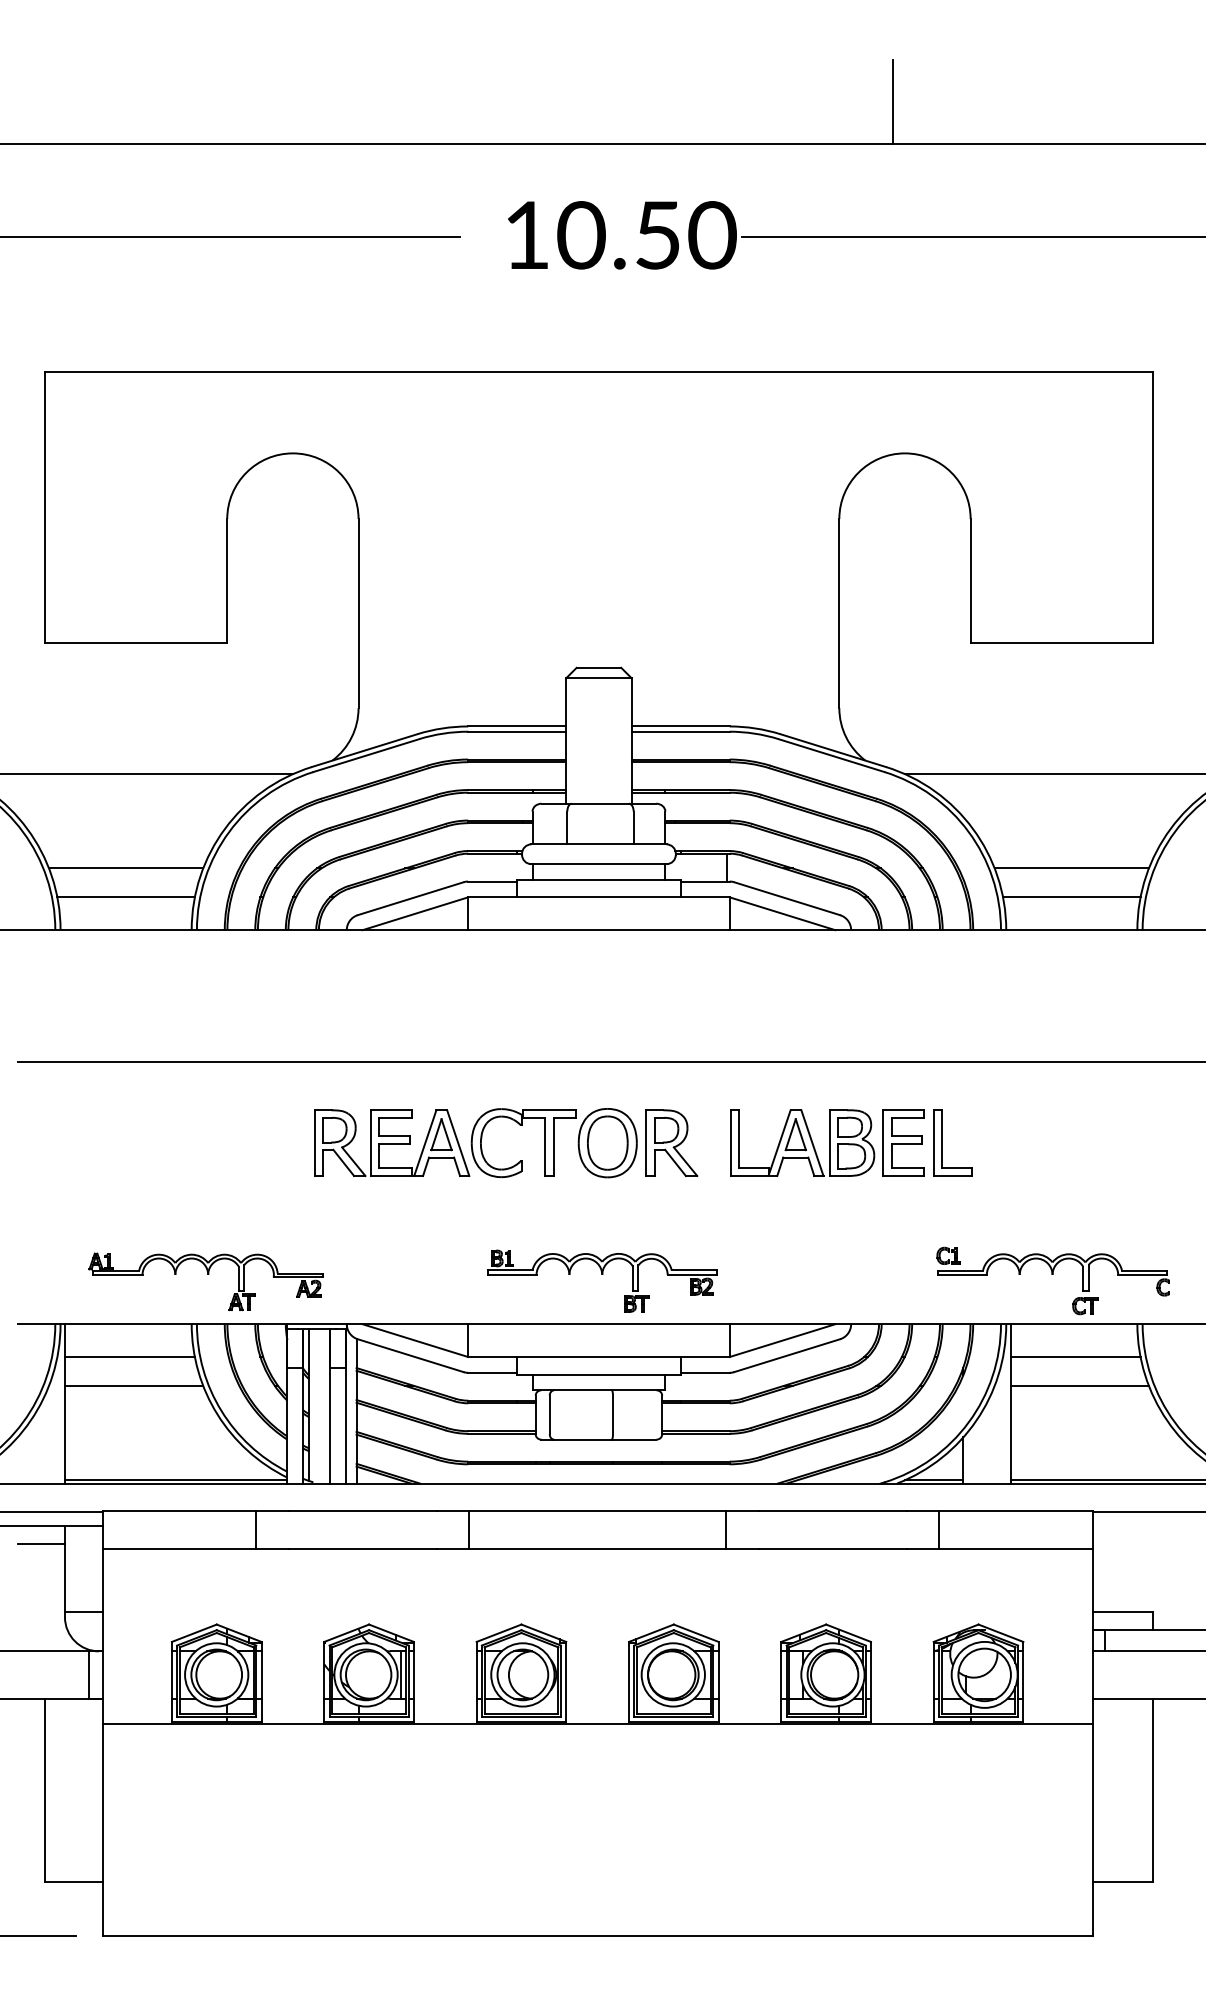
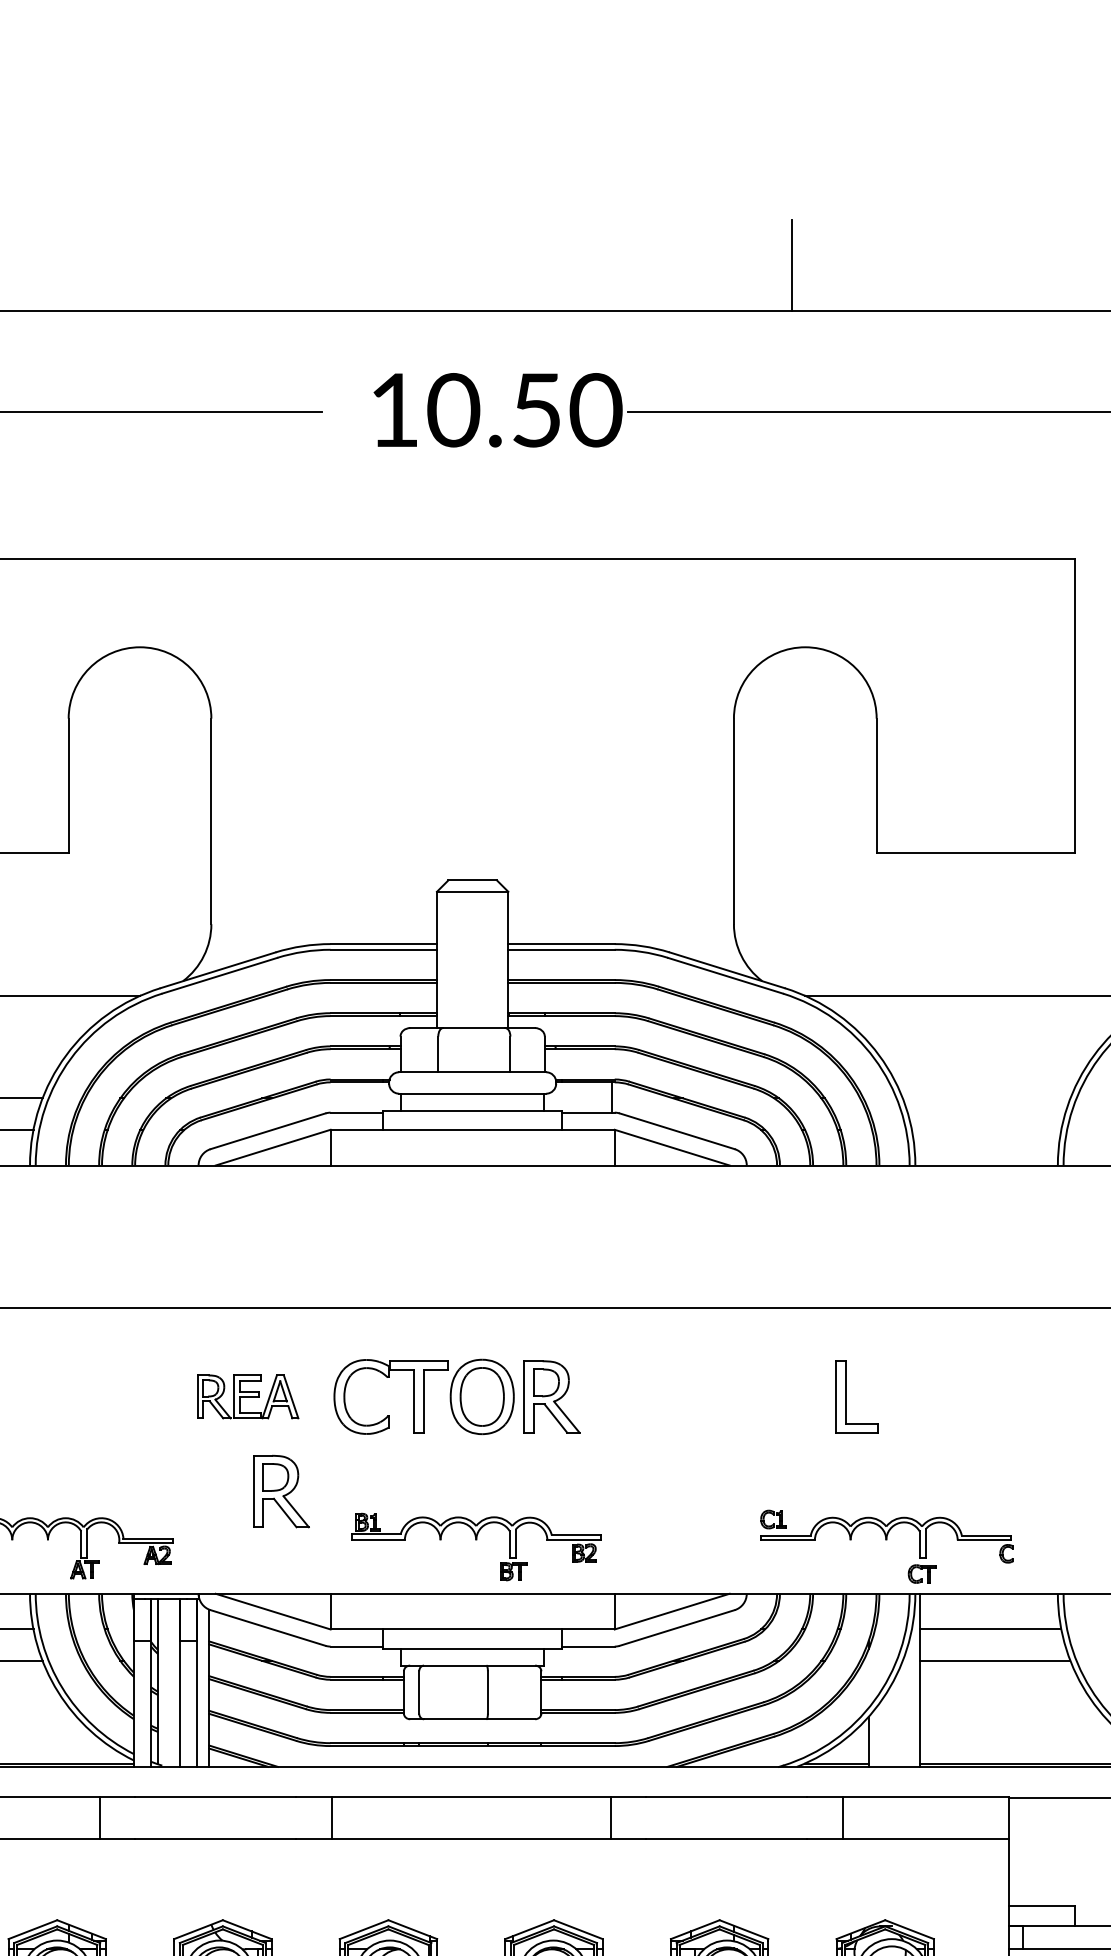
line: (1071, 868) -> (986, 1098), removed
line: (1071, 897) -> (986, 1129), removed
part: (392, 1142) -> (248, 1396), size x0.6
part: (827, 1142) -> (721, 1396), removed
part: (422, 1229) -> (280, 1490), added
part: (1052, 1280) -> (886, 1546), moved

